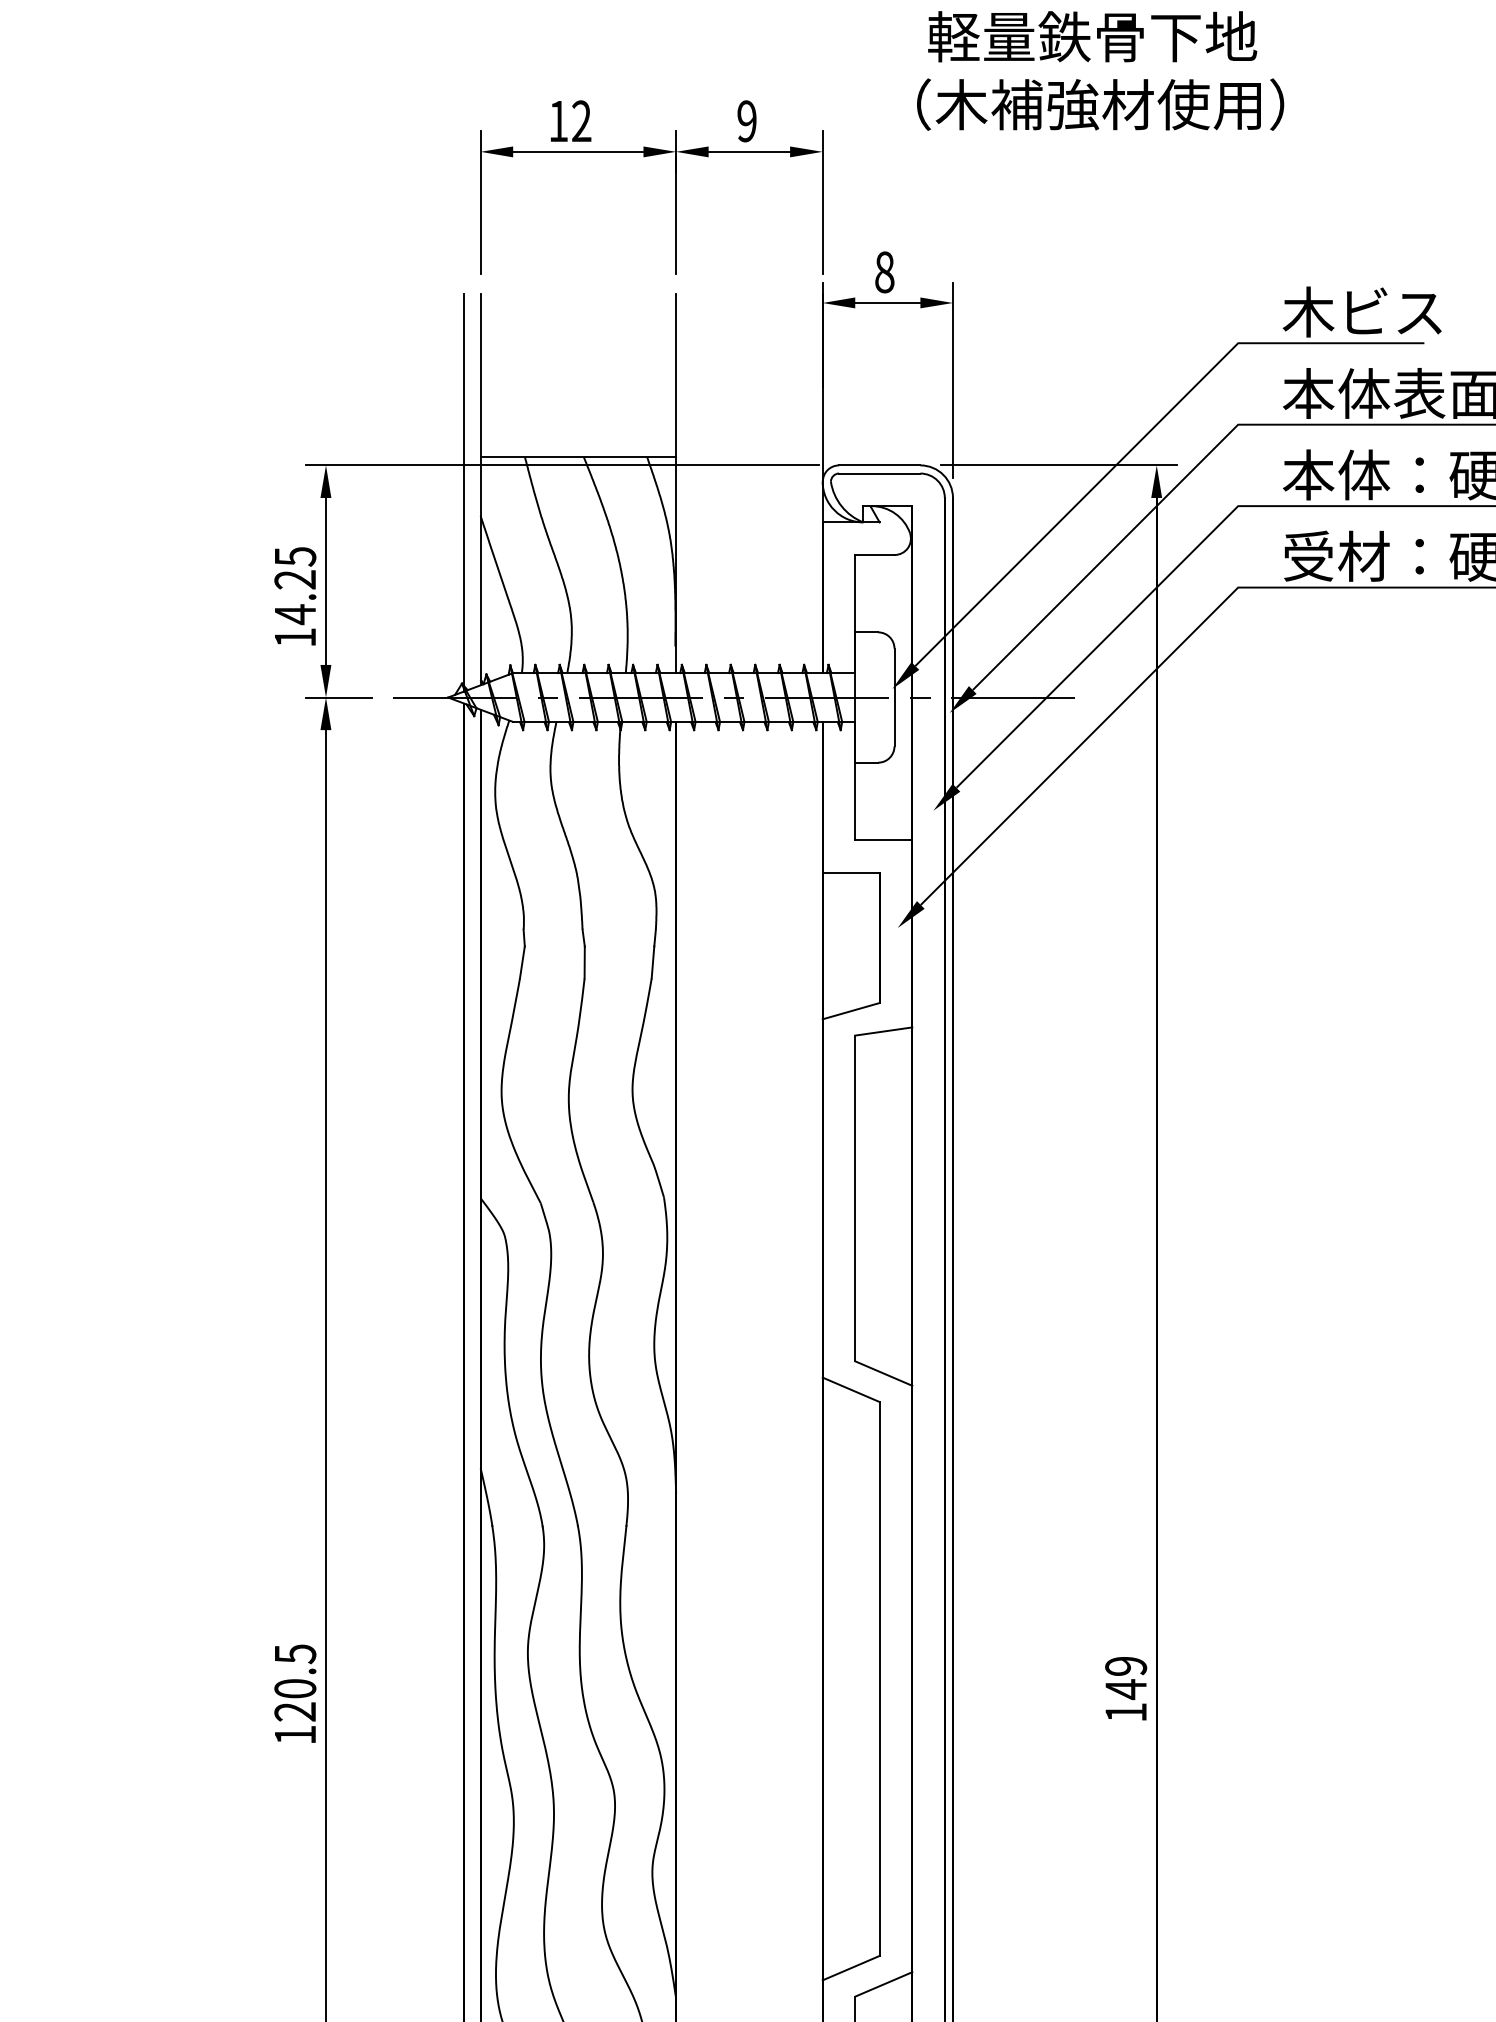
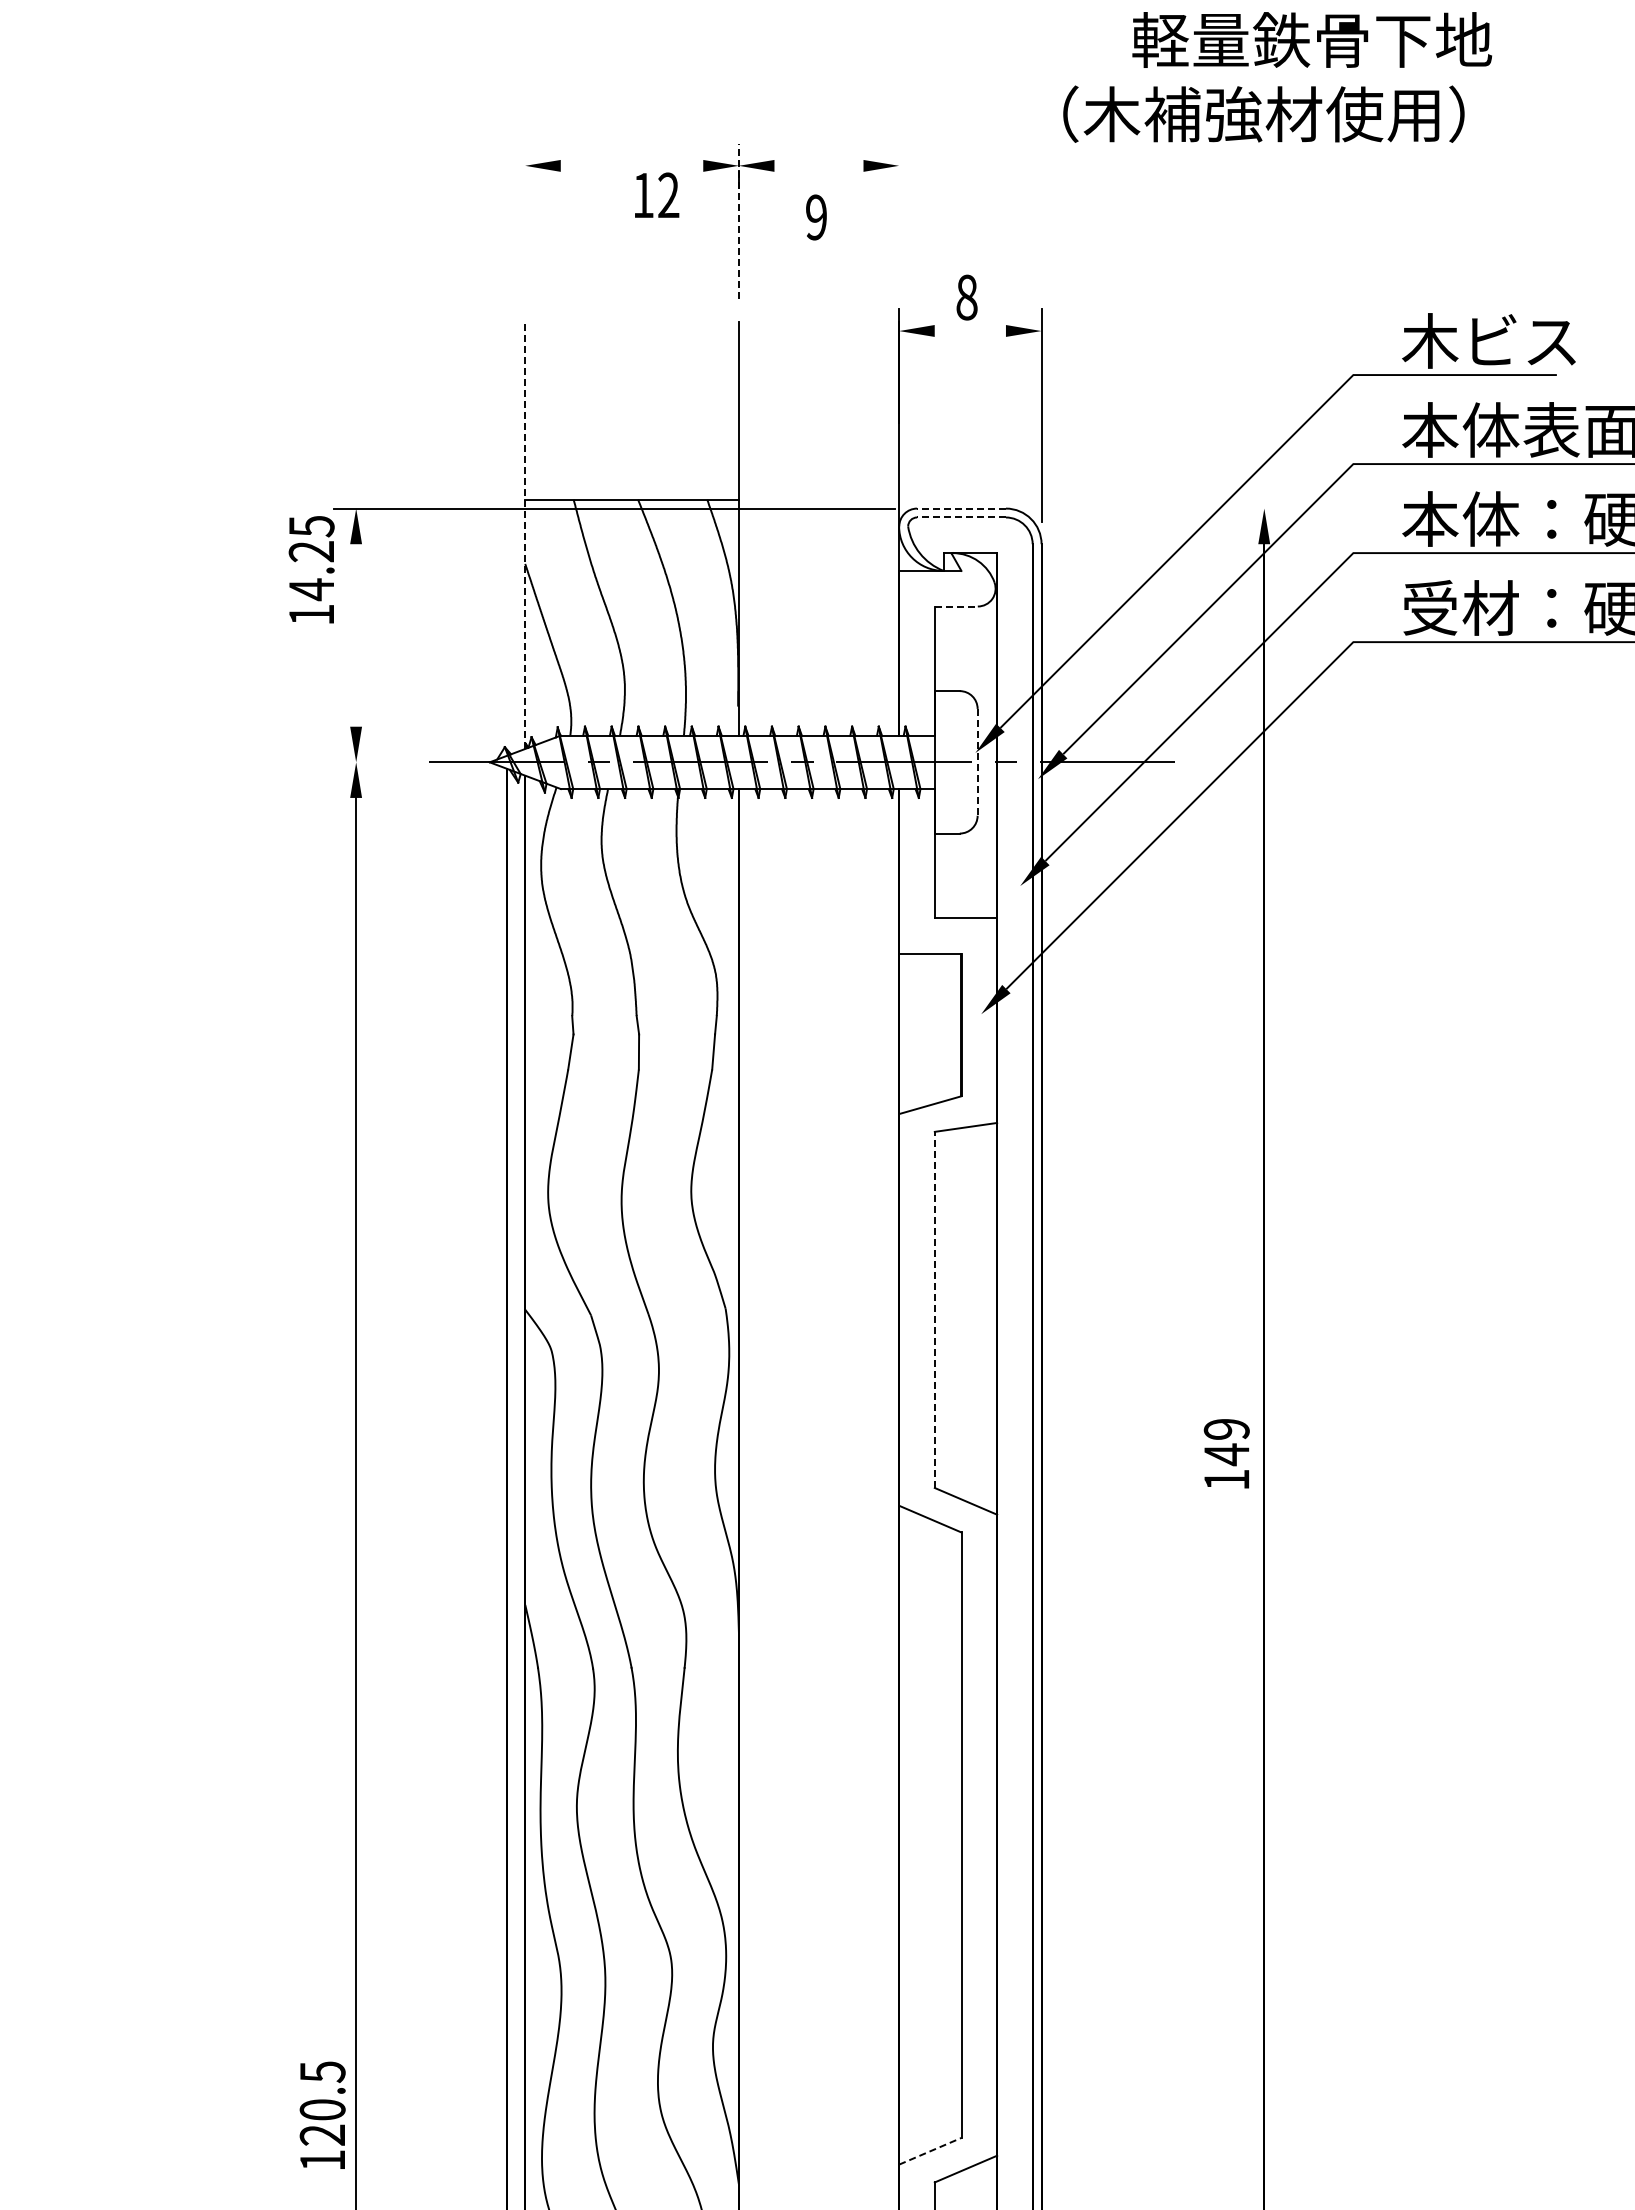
text: (1092, 36) -> (1312, 39), moved
text: (1100, 103) -> (1263, 113), moved
text: (571, 120) -> (657, 194), moved
text: (747, 121) -> (816, 217), moved
line: (577, 151) -> (631, 165), removed
line: (748, 151) -> (818, 165), removed
line: (480, 202) -> (525, 221), removed
line: (675, 202) -> (738, 221), solid -> dashed
line: (823, 202) -> (899, 221), removed
line: (887, 303) -> (969, 331), removed
line: (879, 465) -> (961, 508), solid -> dashed
line: (1059, 465) -> (1157, 508), removed
line: (879, 473) -> (961, 517), solid -> dashed
line: (480, 490) -> (525, 535), solid -> dashed
line: (464, 492) -> (507, 538), removed
line: (875, 554) -> (956, 606), solid -> dashed
line: (326, 581) -> (356, 635), removed
text: (295, 596) -> (311, 569), moved
line: (338, 697) -> (369, 762), removed
line: (894, 697) -> (977, 762), solid -> dashed
line: (855, 1198) -> (934, 1309), solid -> dashed
text: (1125, 1688) -> (1226, 1453), moved
text: (295, 1692) -> (322, 2114), moved
line: (851, 1968) -> (930, 2151), solid -> dashed

